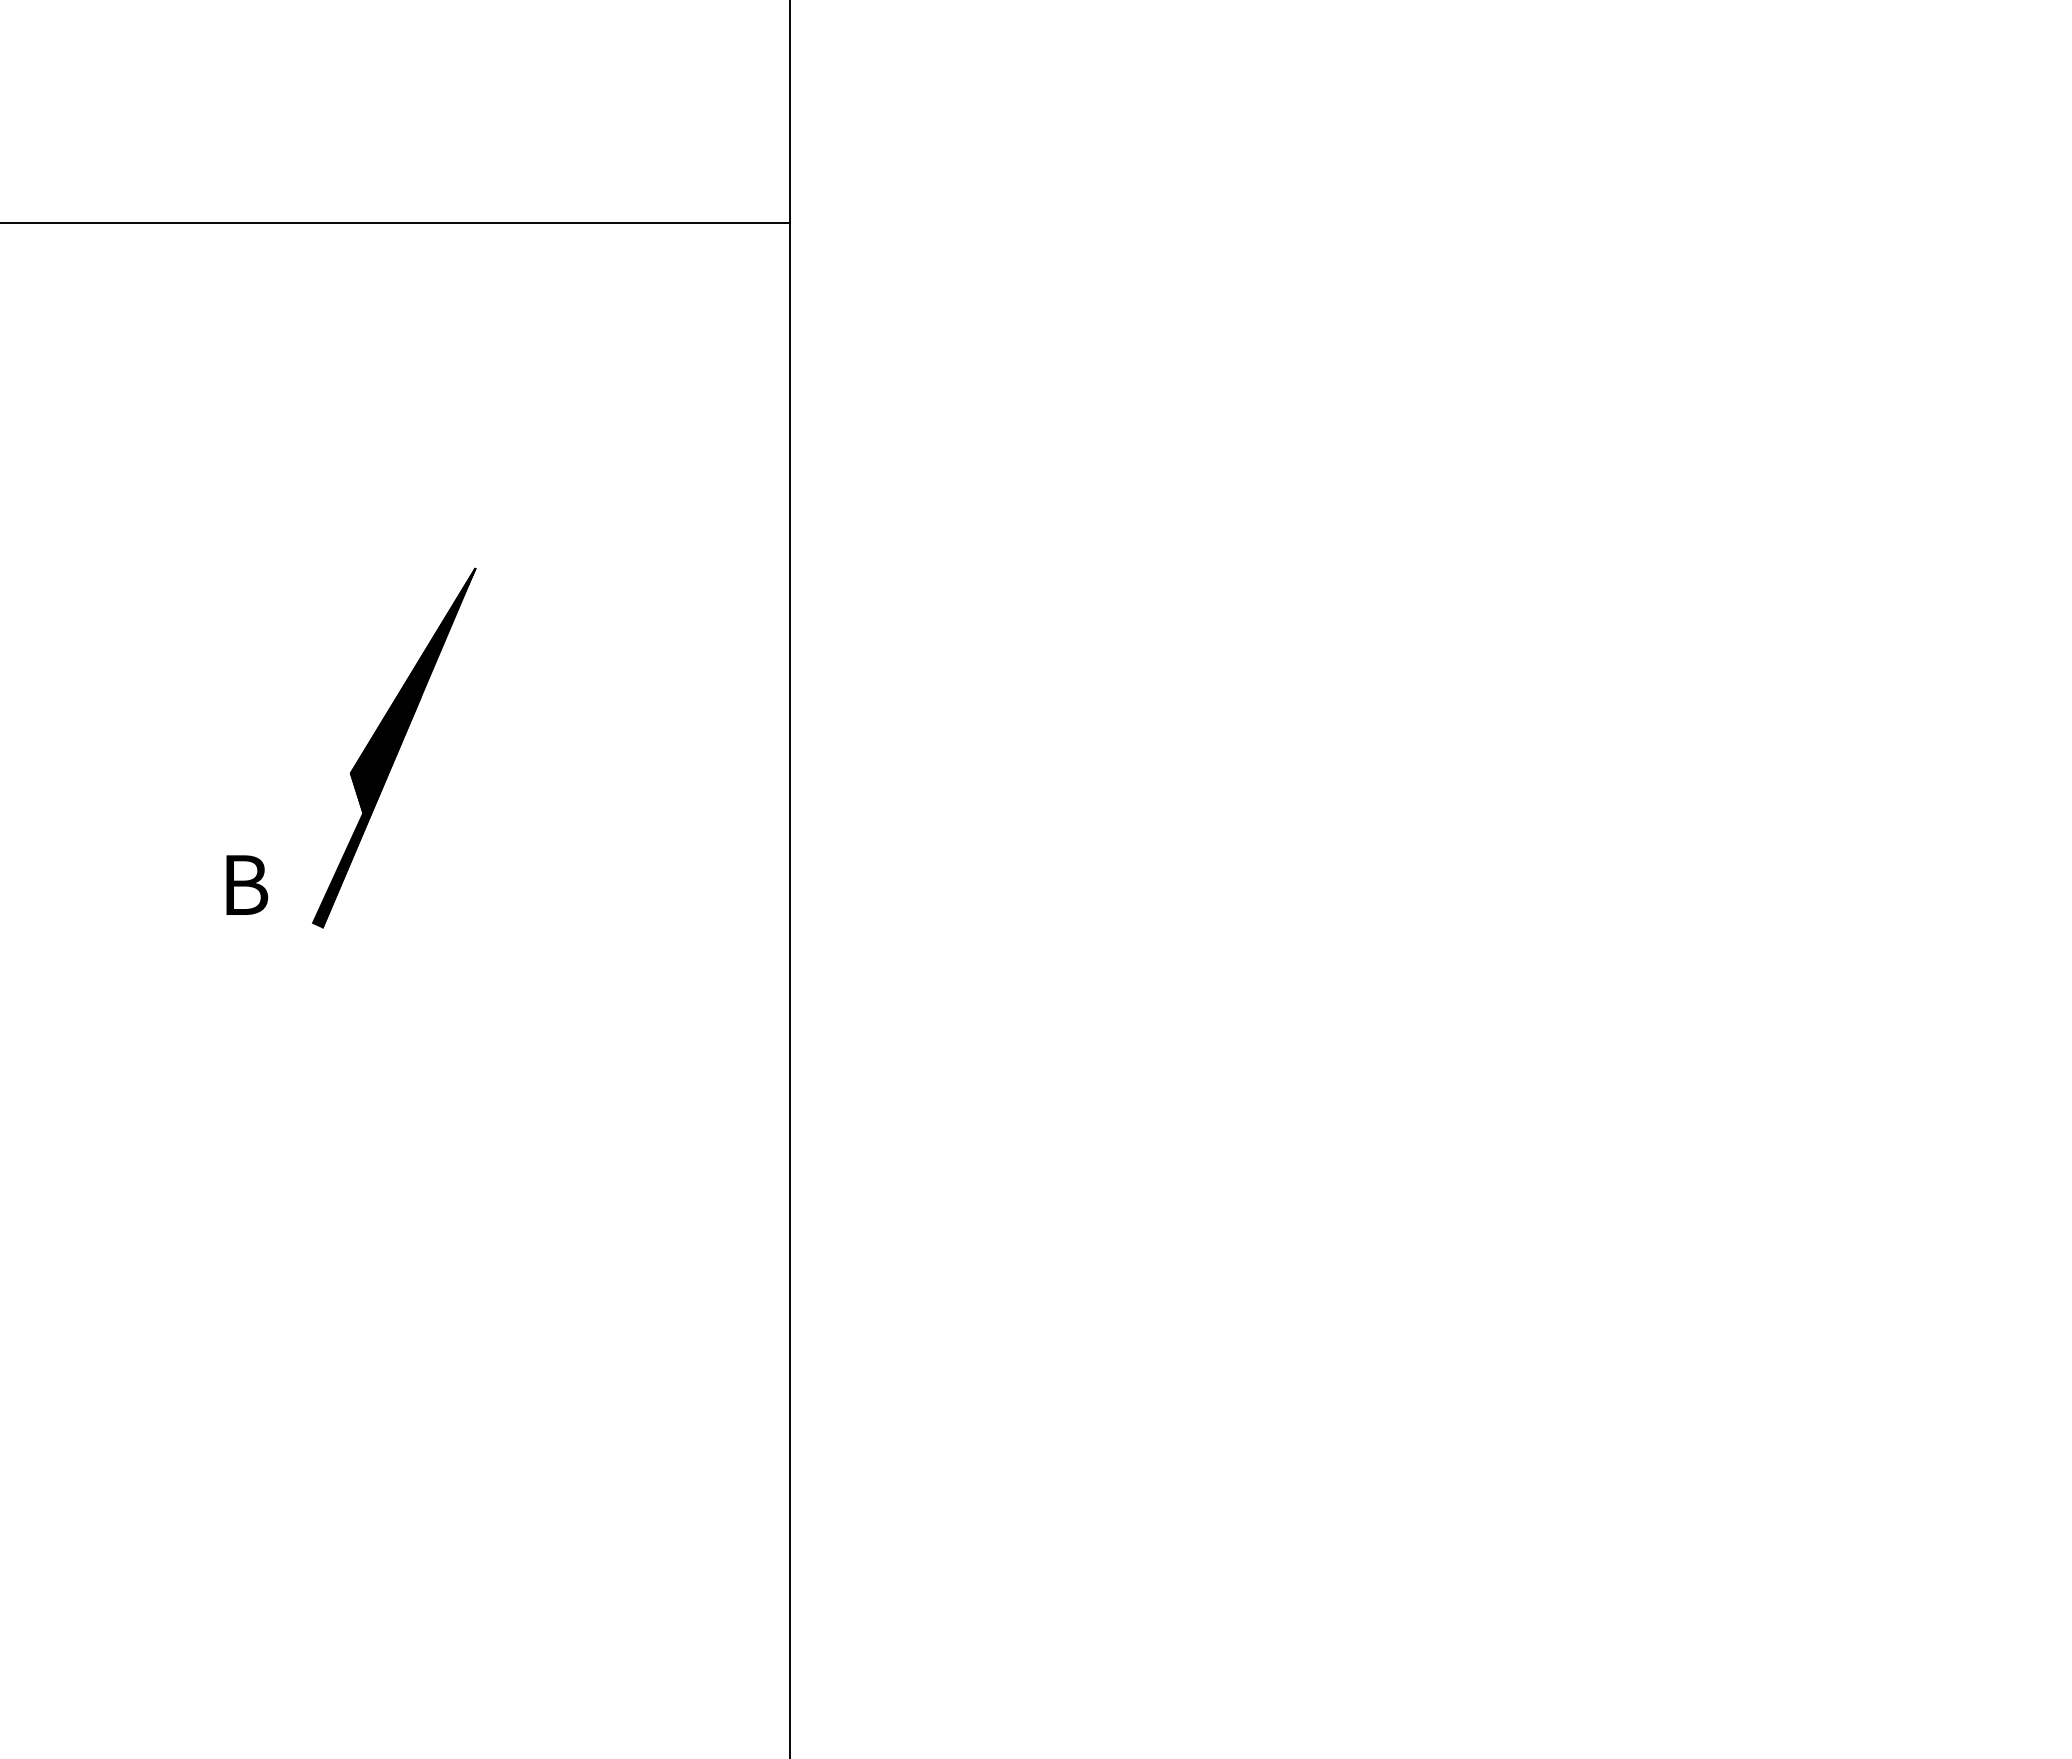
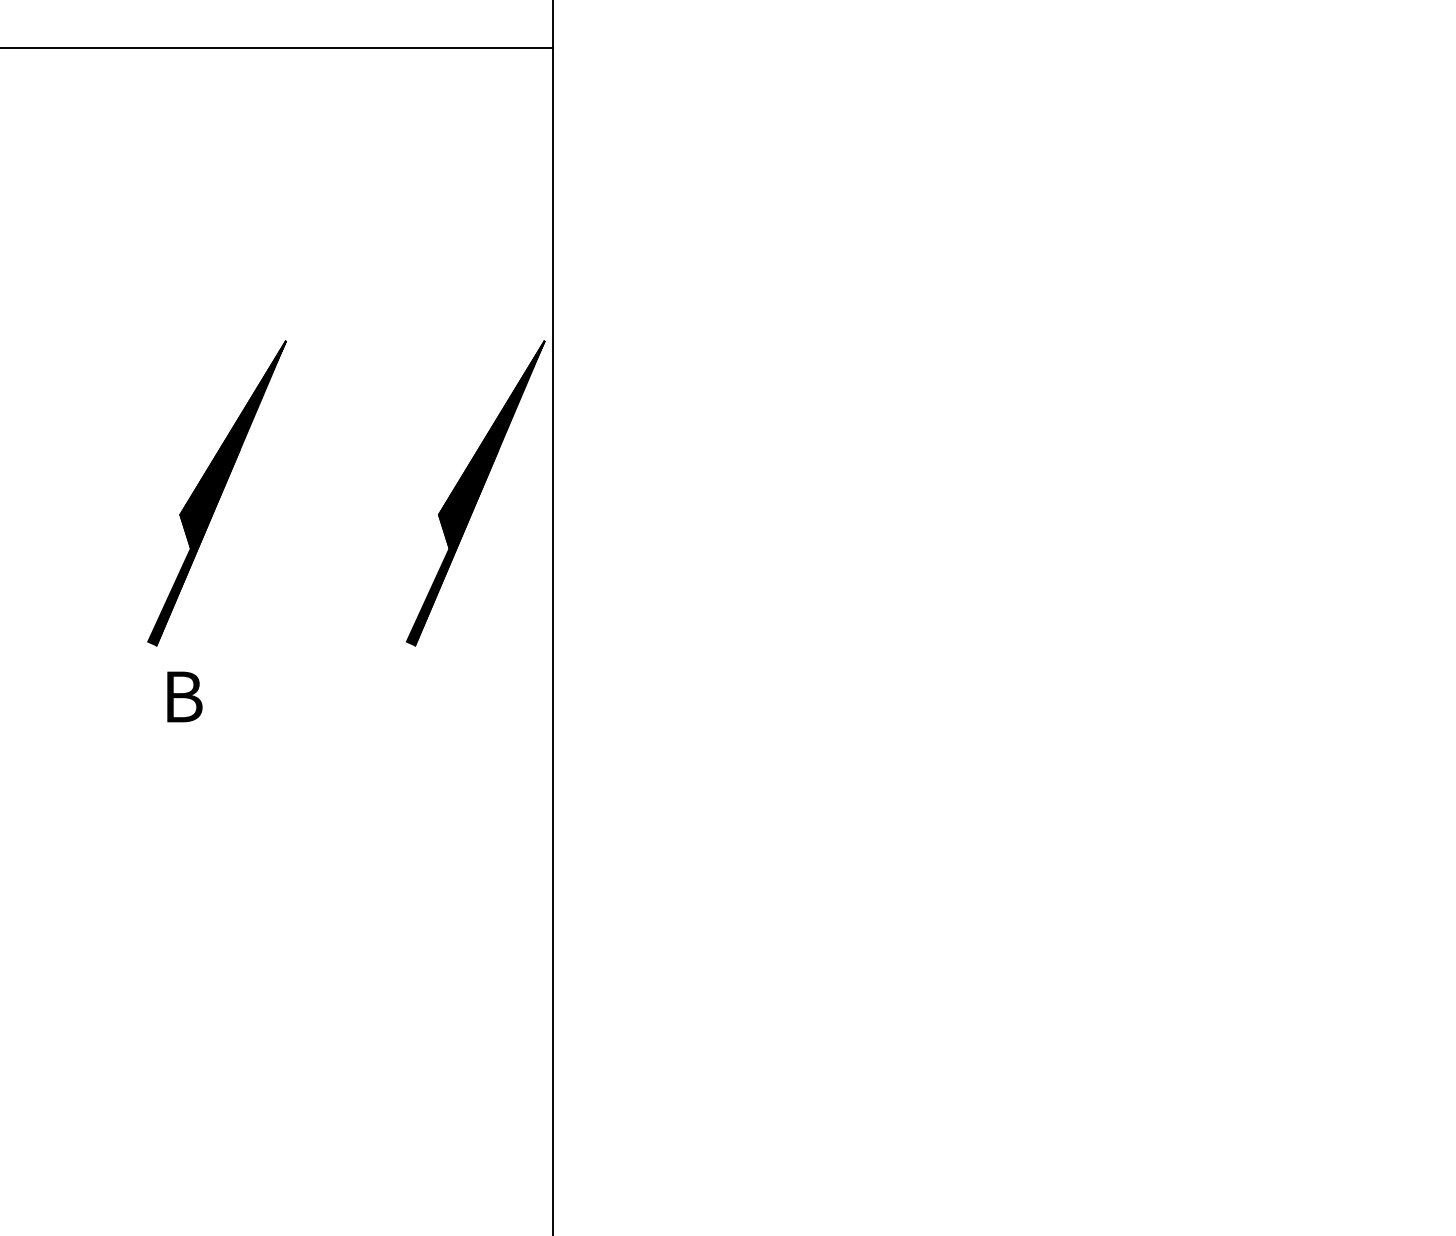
part: (699, 747) -> (475, 492), added
text: (247, 884) -> (185, 696), moved

